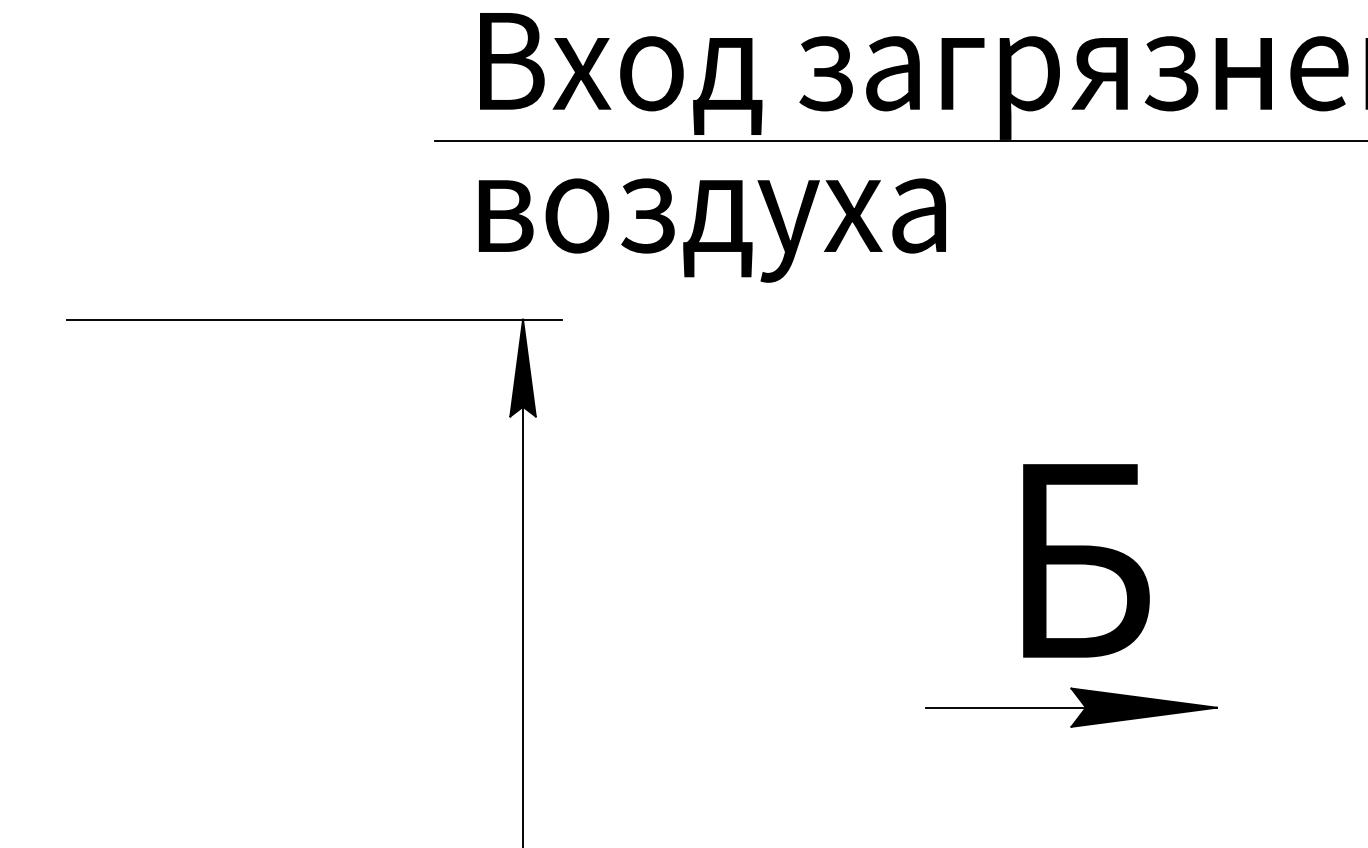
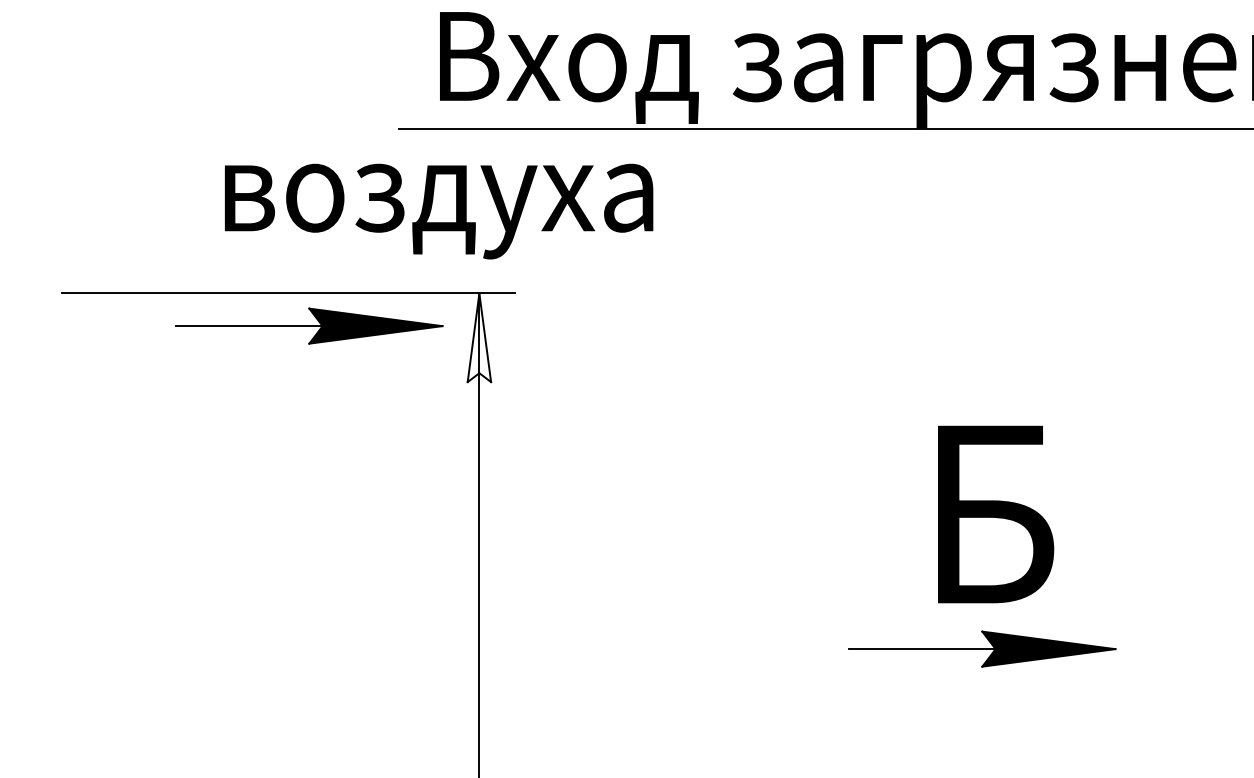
text: (712, 230) -> (439, 211), moved
part: (337, 354) -> (309, 325), added
fill: (523, 367) -> (479, 337), removed

